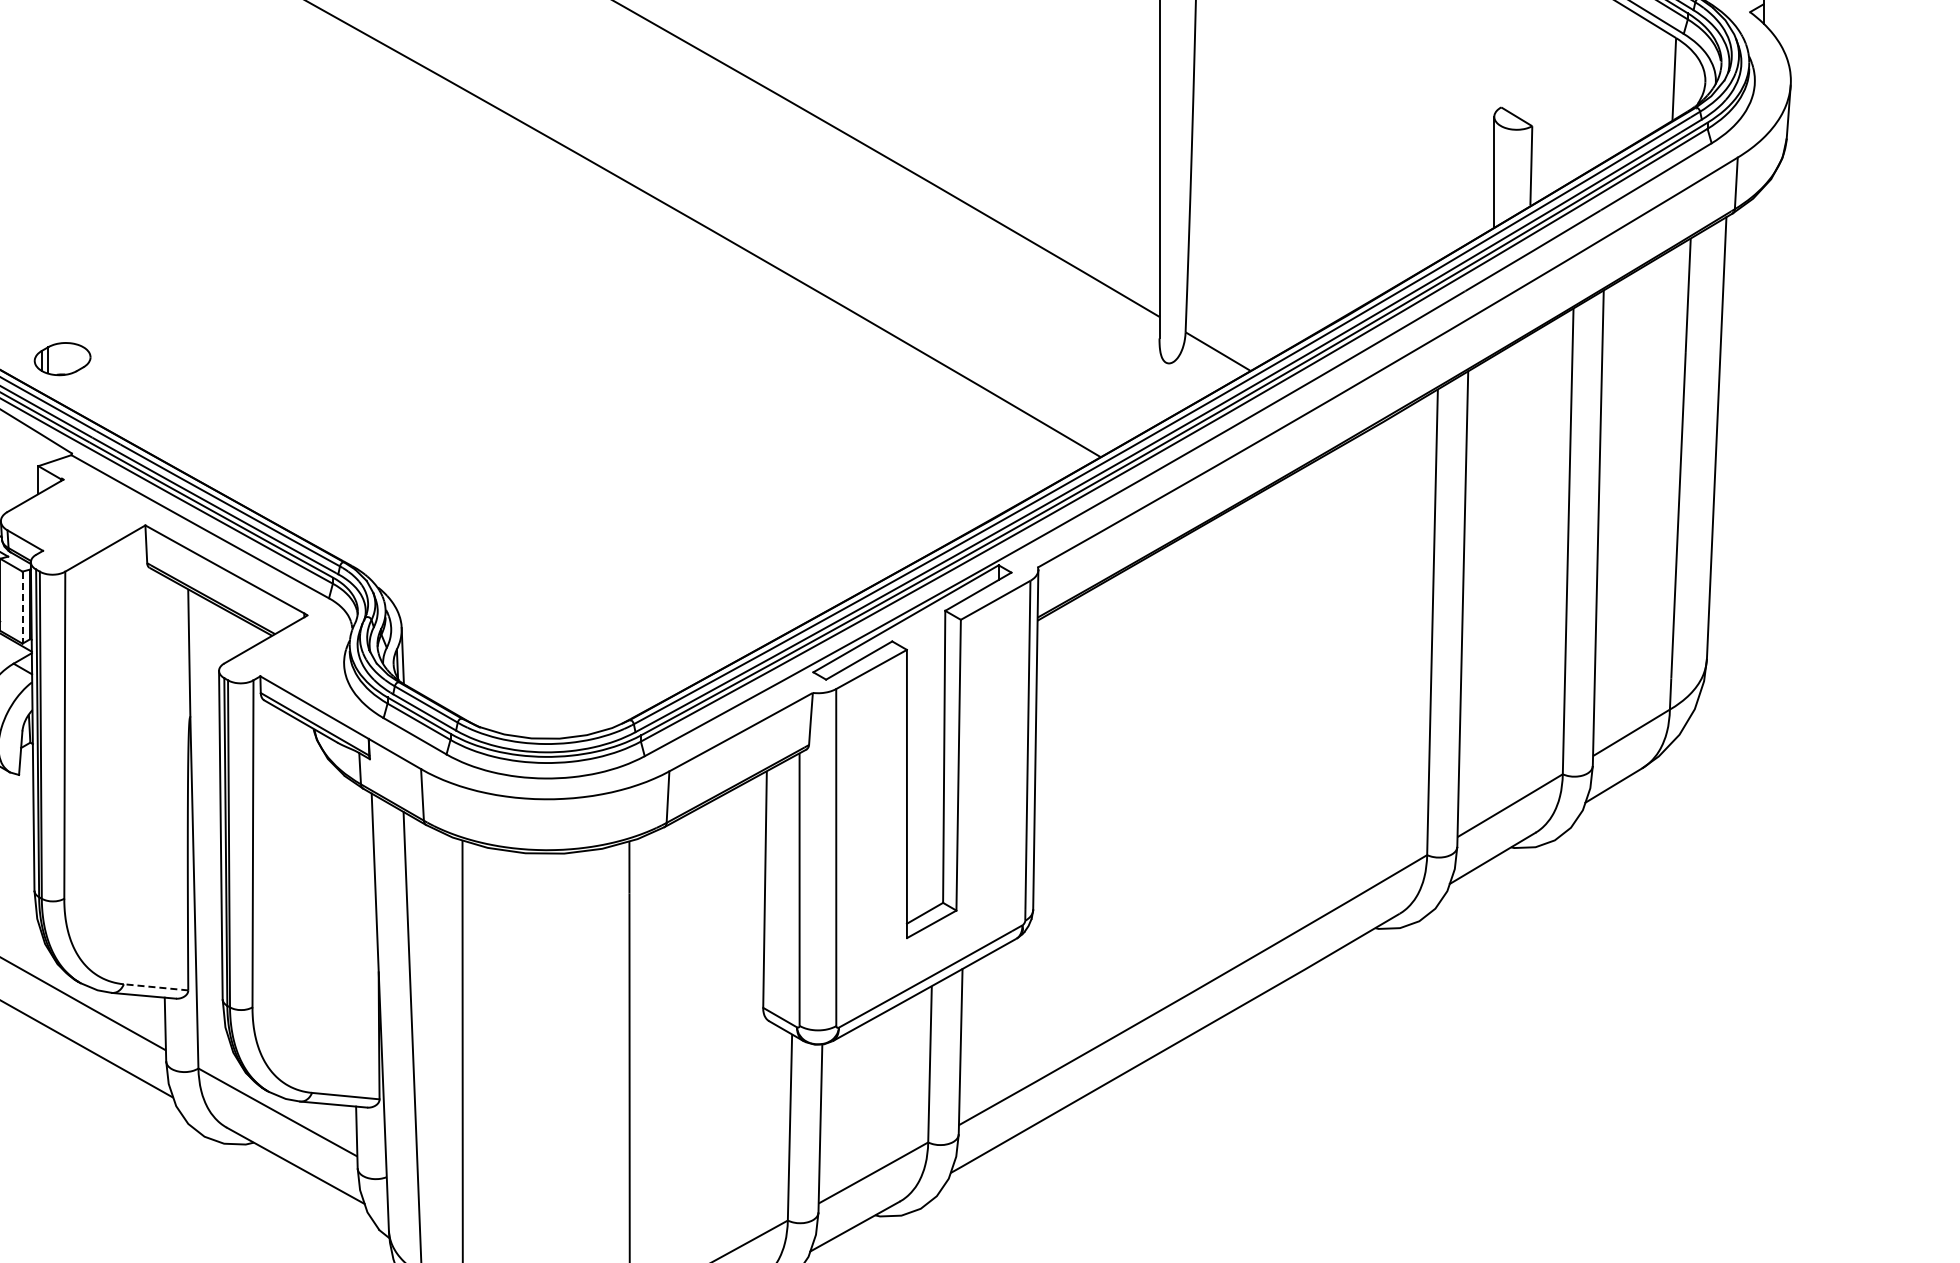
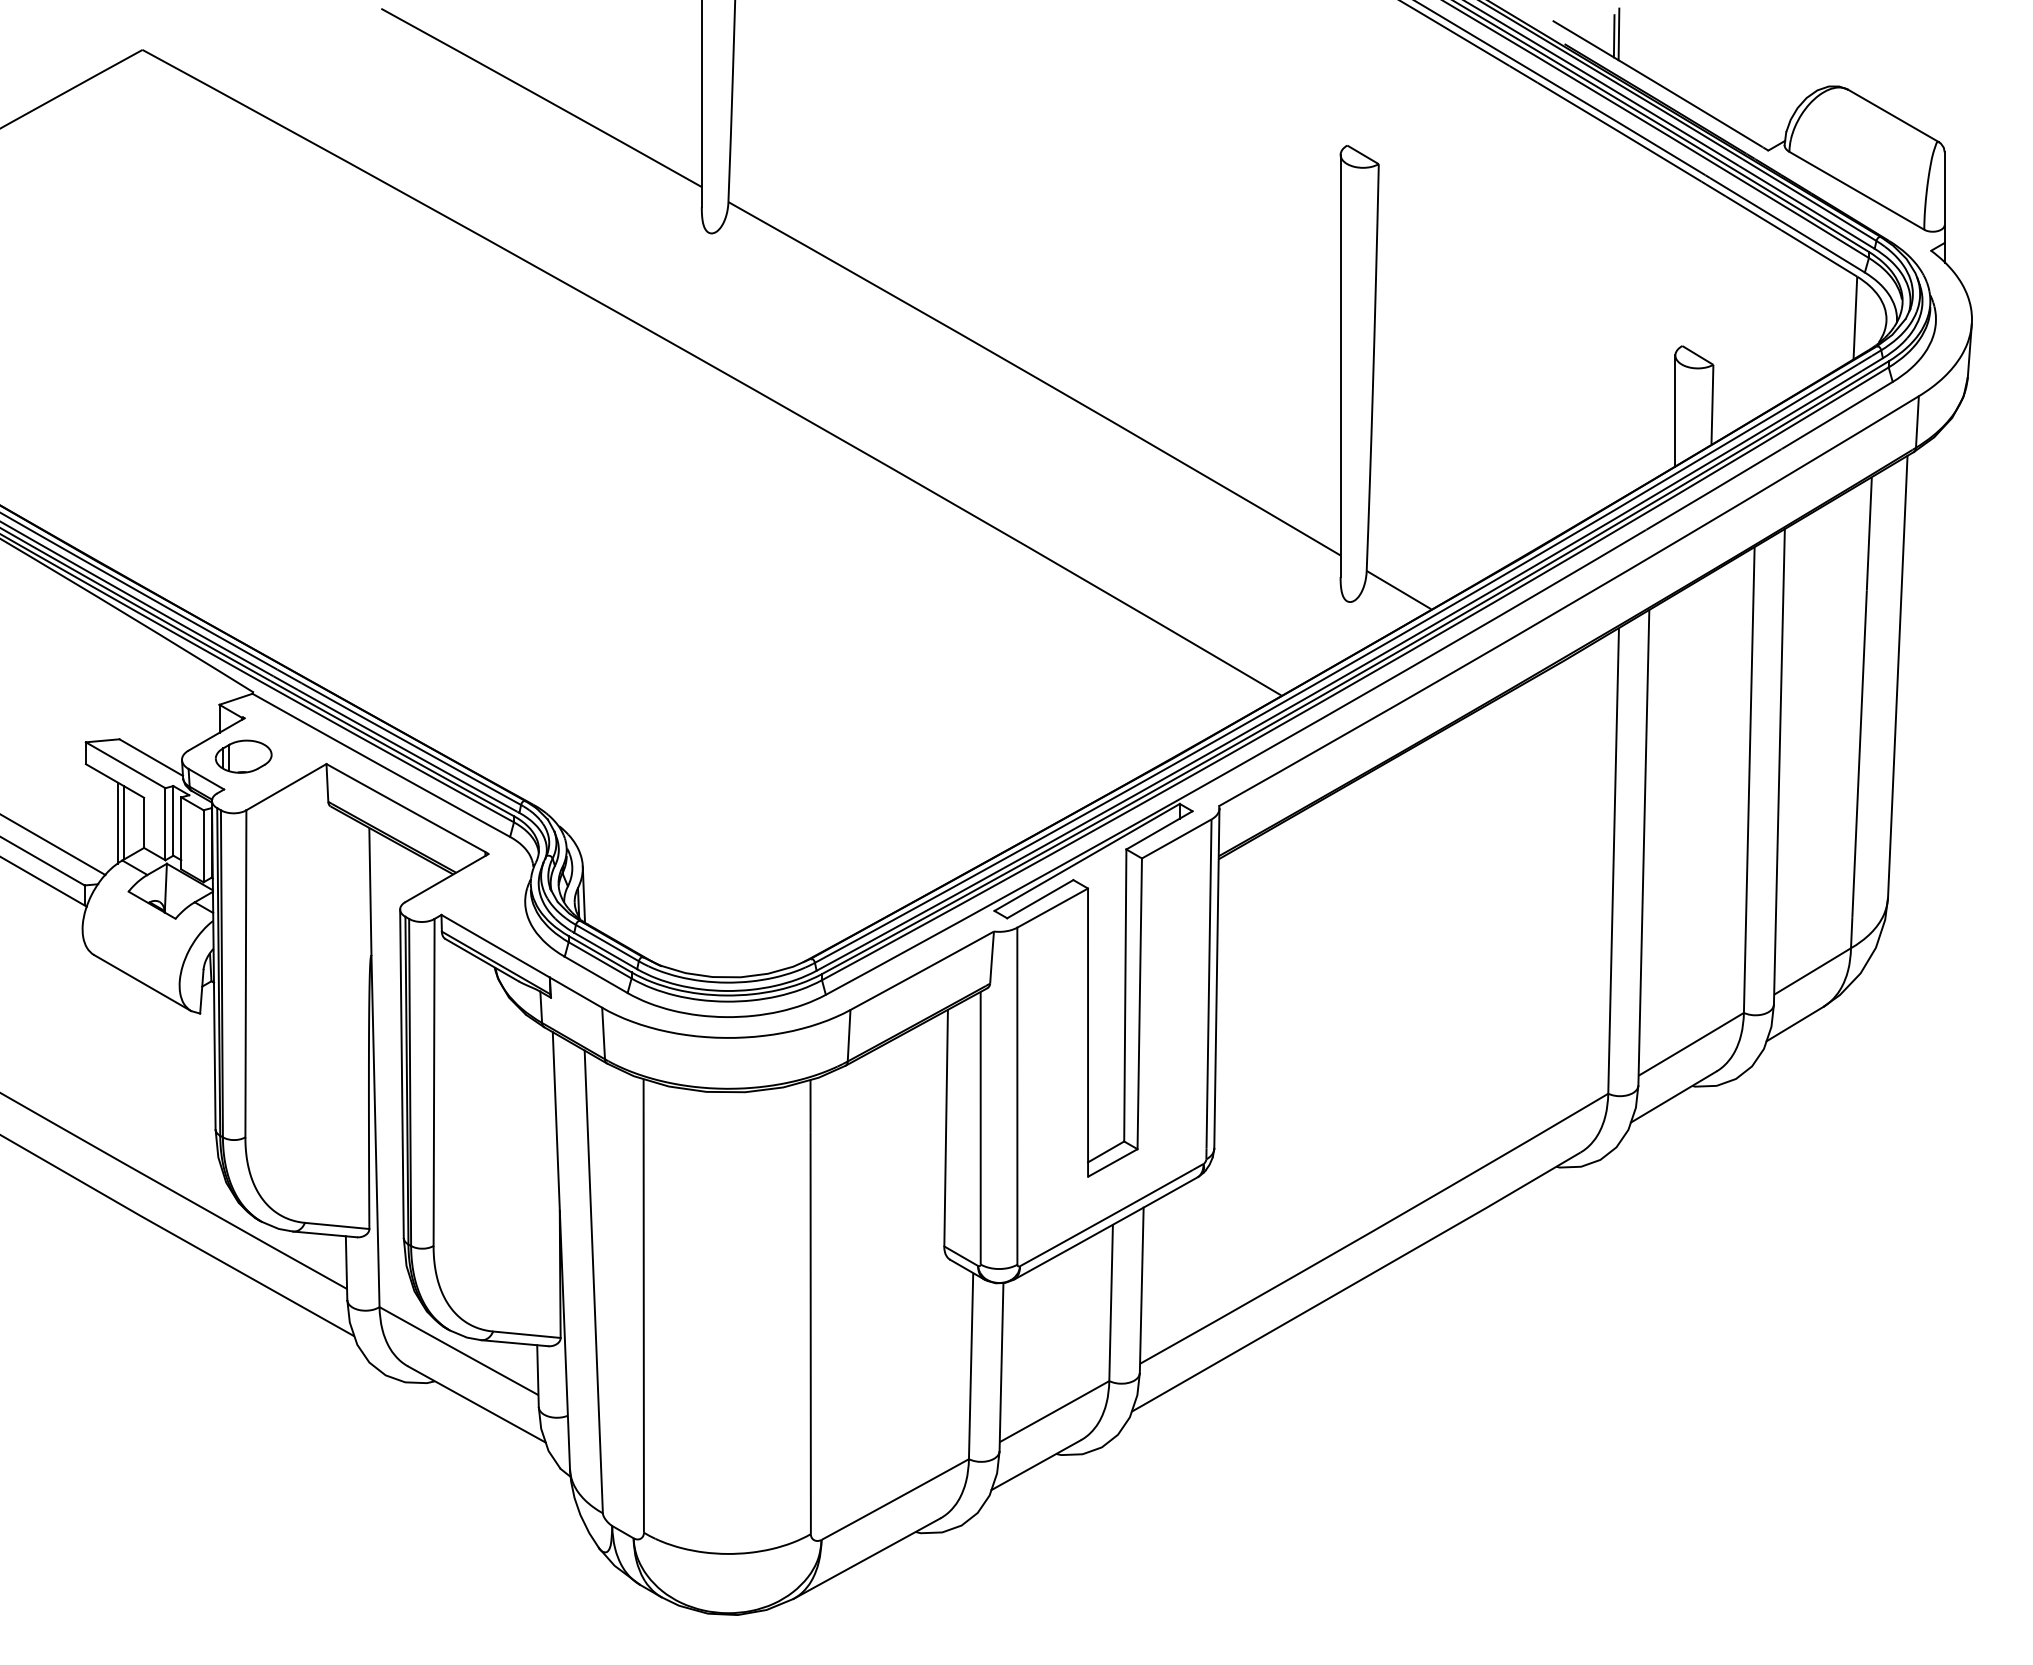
part: (62, 358) -> (243, 756), moved
line: (22, 607) -> (203, 846), dashed -> solid
line: (155, 986) -> (336, 1225), dashed -> solid

